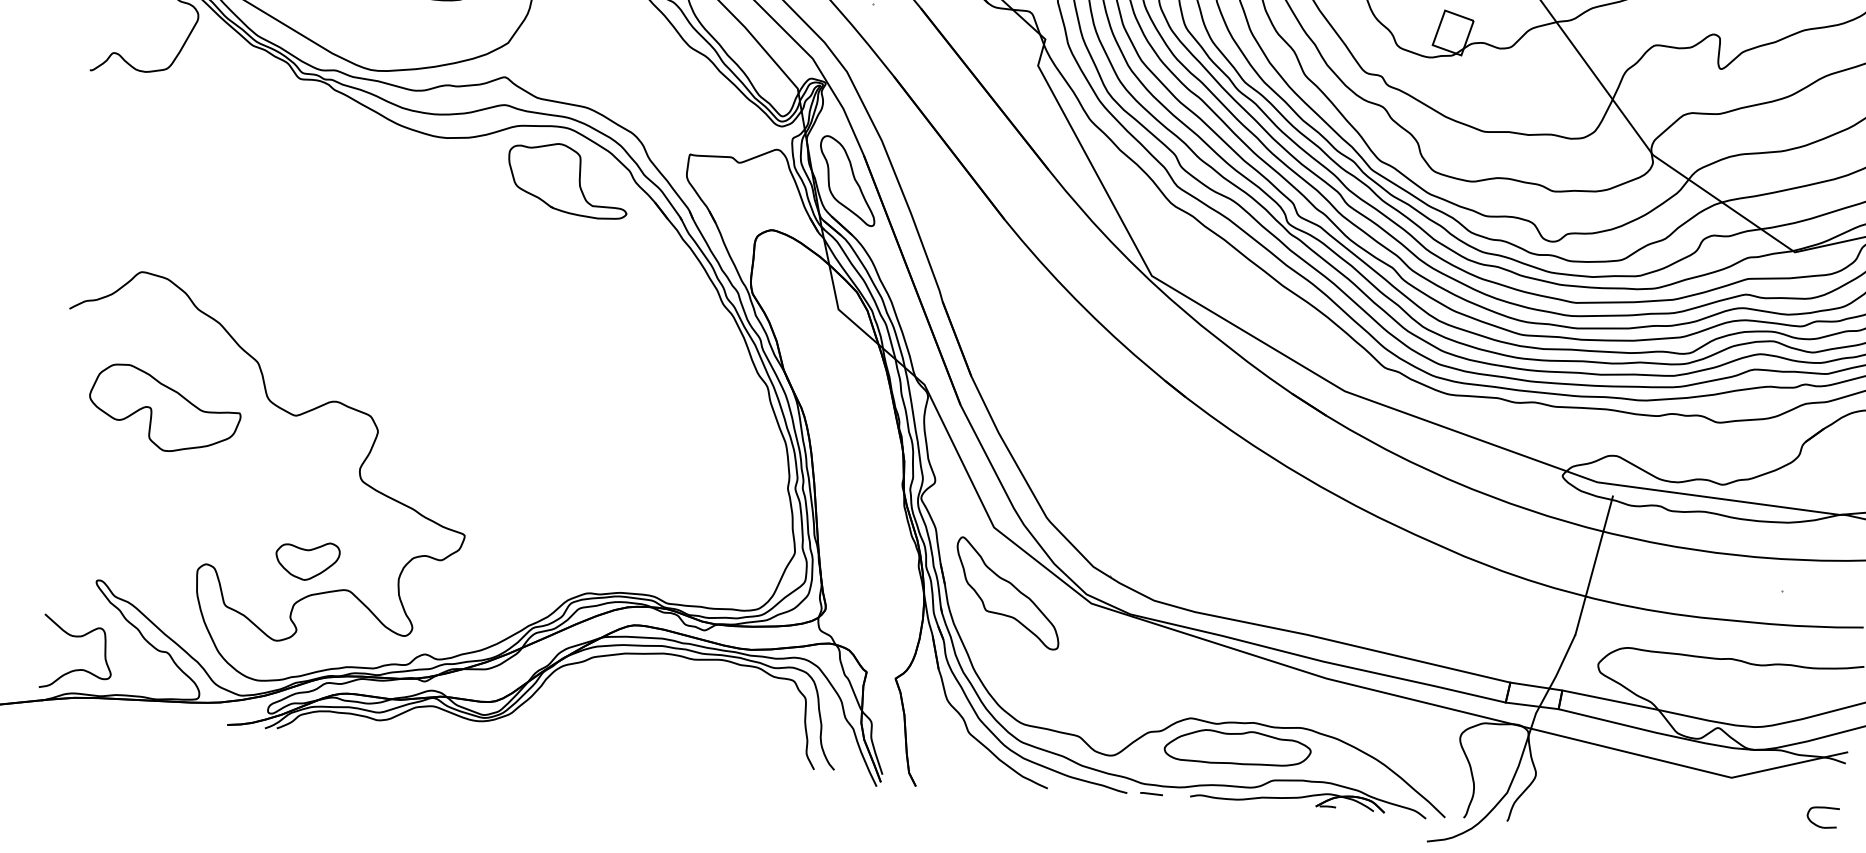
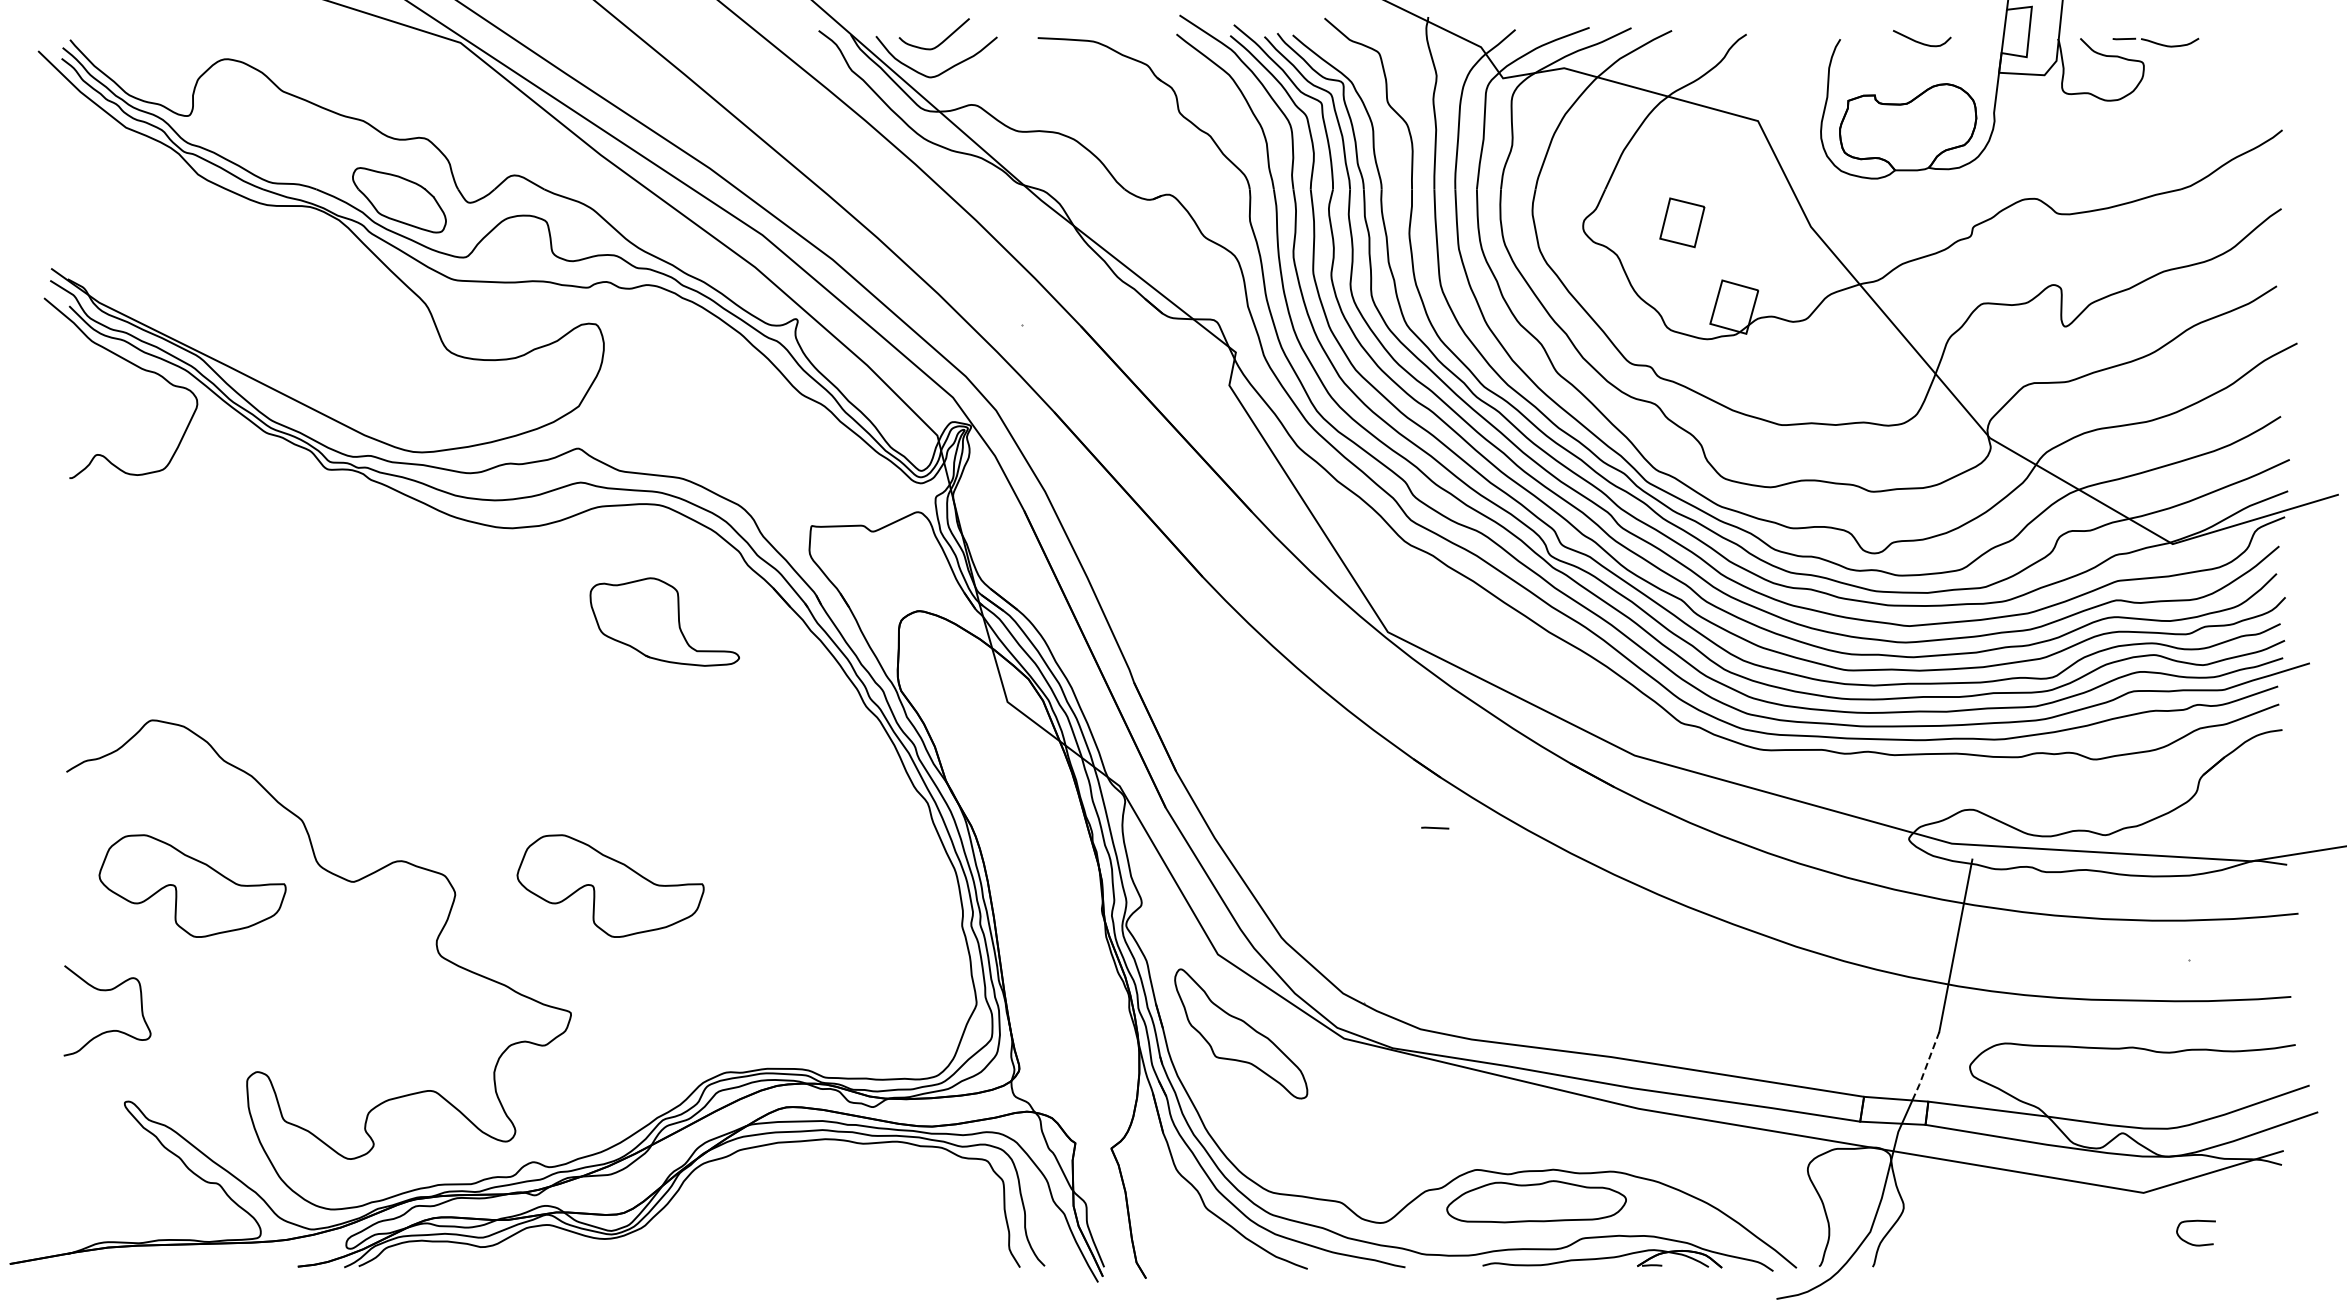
part: (567, 180) -> (664, 621), moved
part: (848, 180) -> (1007, 543), removed
part: (504, 434) -> (610, 885), added
part: (307, 560) -> (380, 1058), removed
curve: (77, 637) -> (106, 991), moved
line: (1562, 662) -> (1925, 1067), solid -> dashed
line: (1151, 793) -> (1435, 827), moved
curve: (1823, 808) -> (2195, 1221), moved

